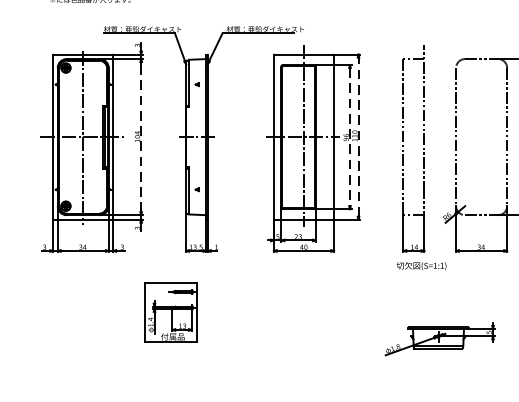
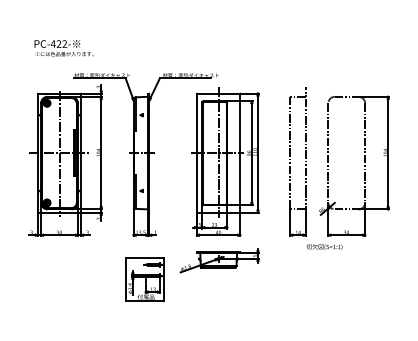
line: (141, 136) -> (101, 152), dashed -> solid
line: (357, 136) -> (257, 152), dashed -> solid
line: (349, 137) -> (251, 153), dashed -> solid
text: (421, 265) -> (324, 246), moved
part: (170, 312) -> (144, 279), moved
part: (439, 338) -> (219, 260), moved

